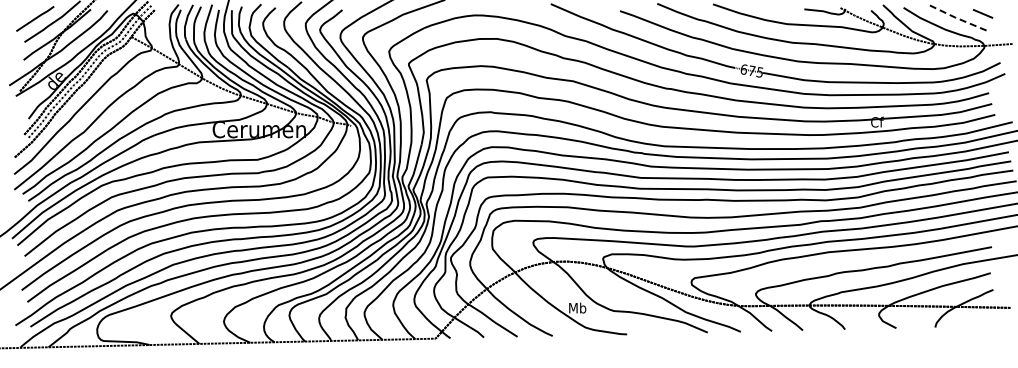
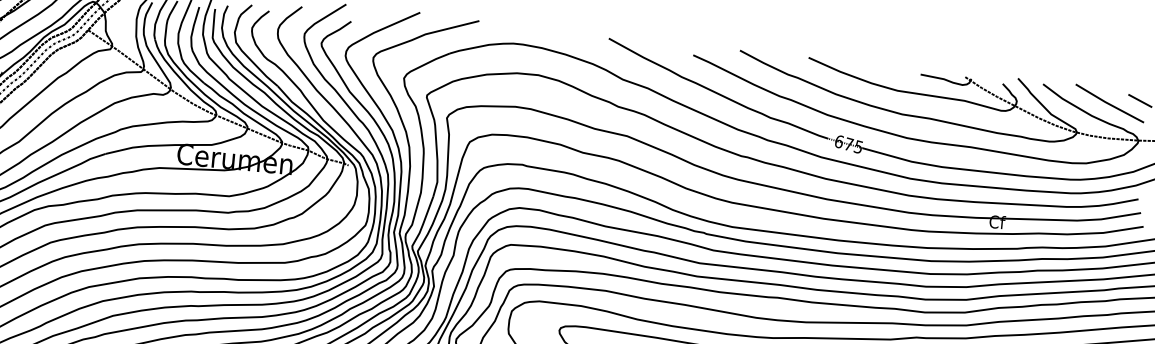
line: (958, 18) -> (1109, 103), dashed -> solid

